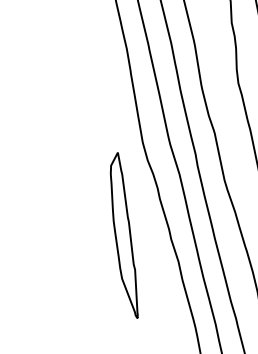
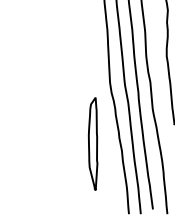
part: (122, 235) -> (92, 143), moved

